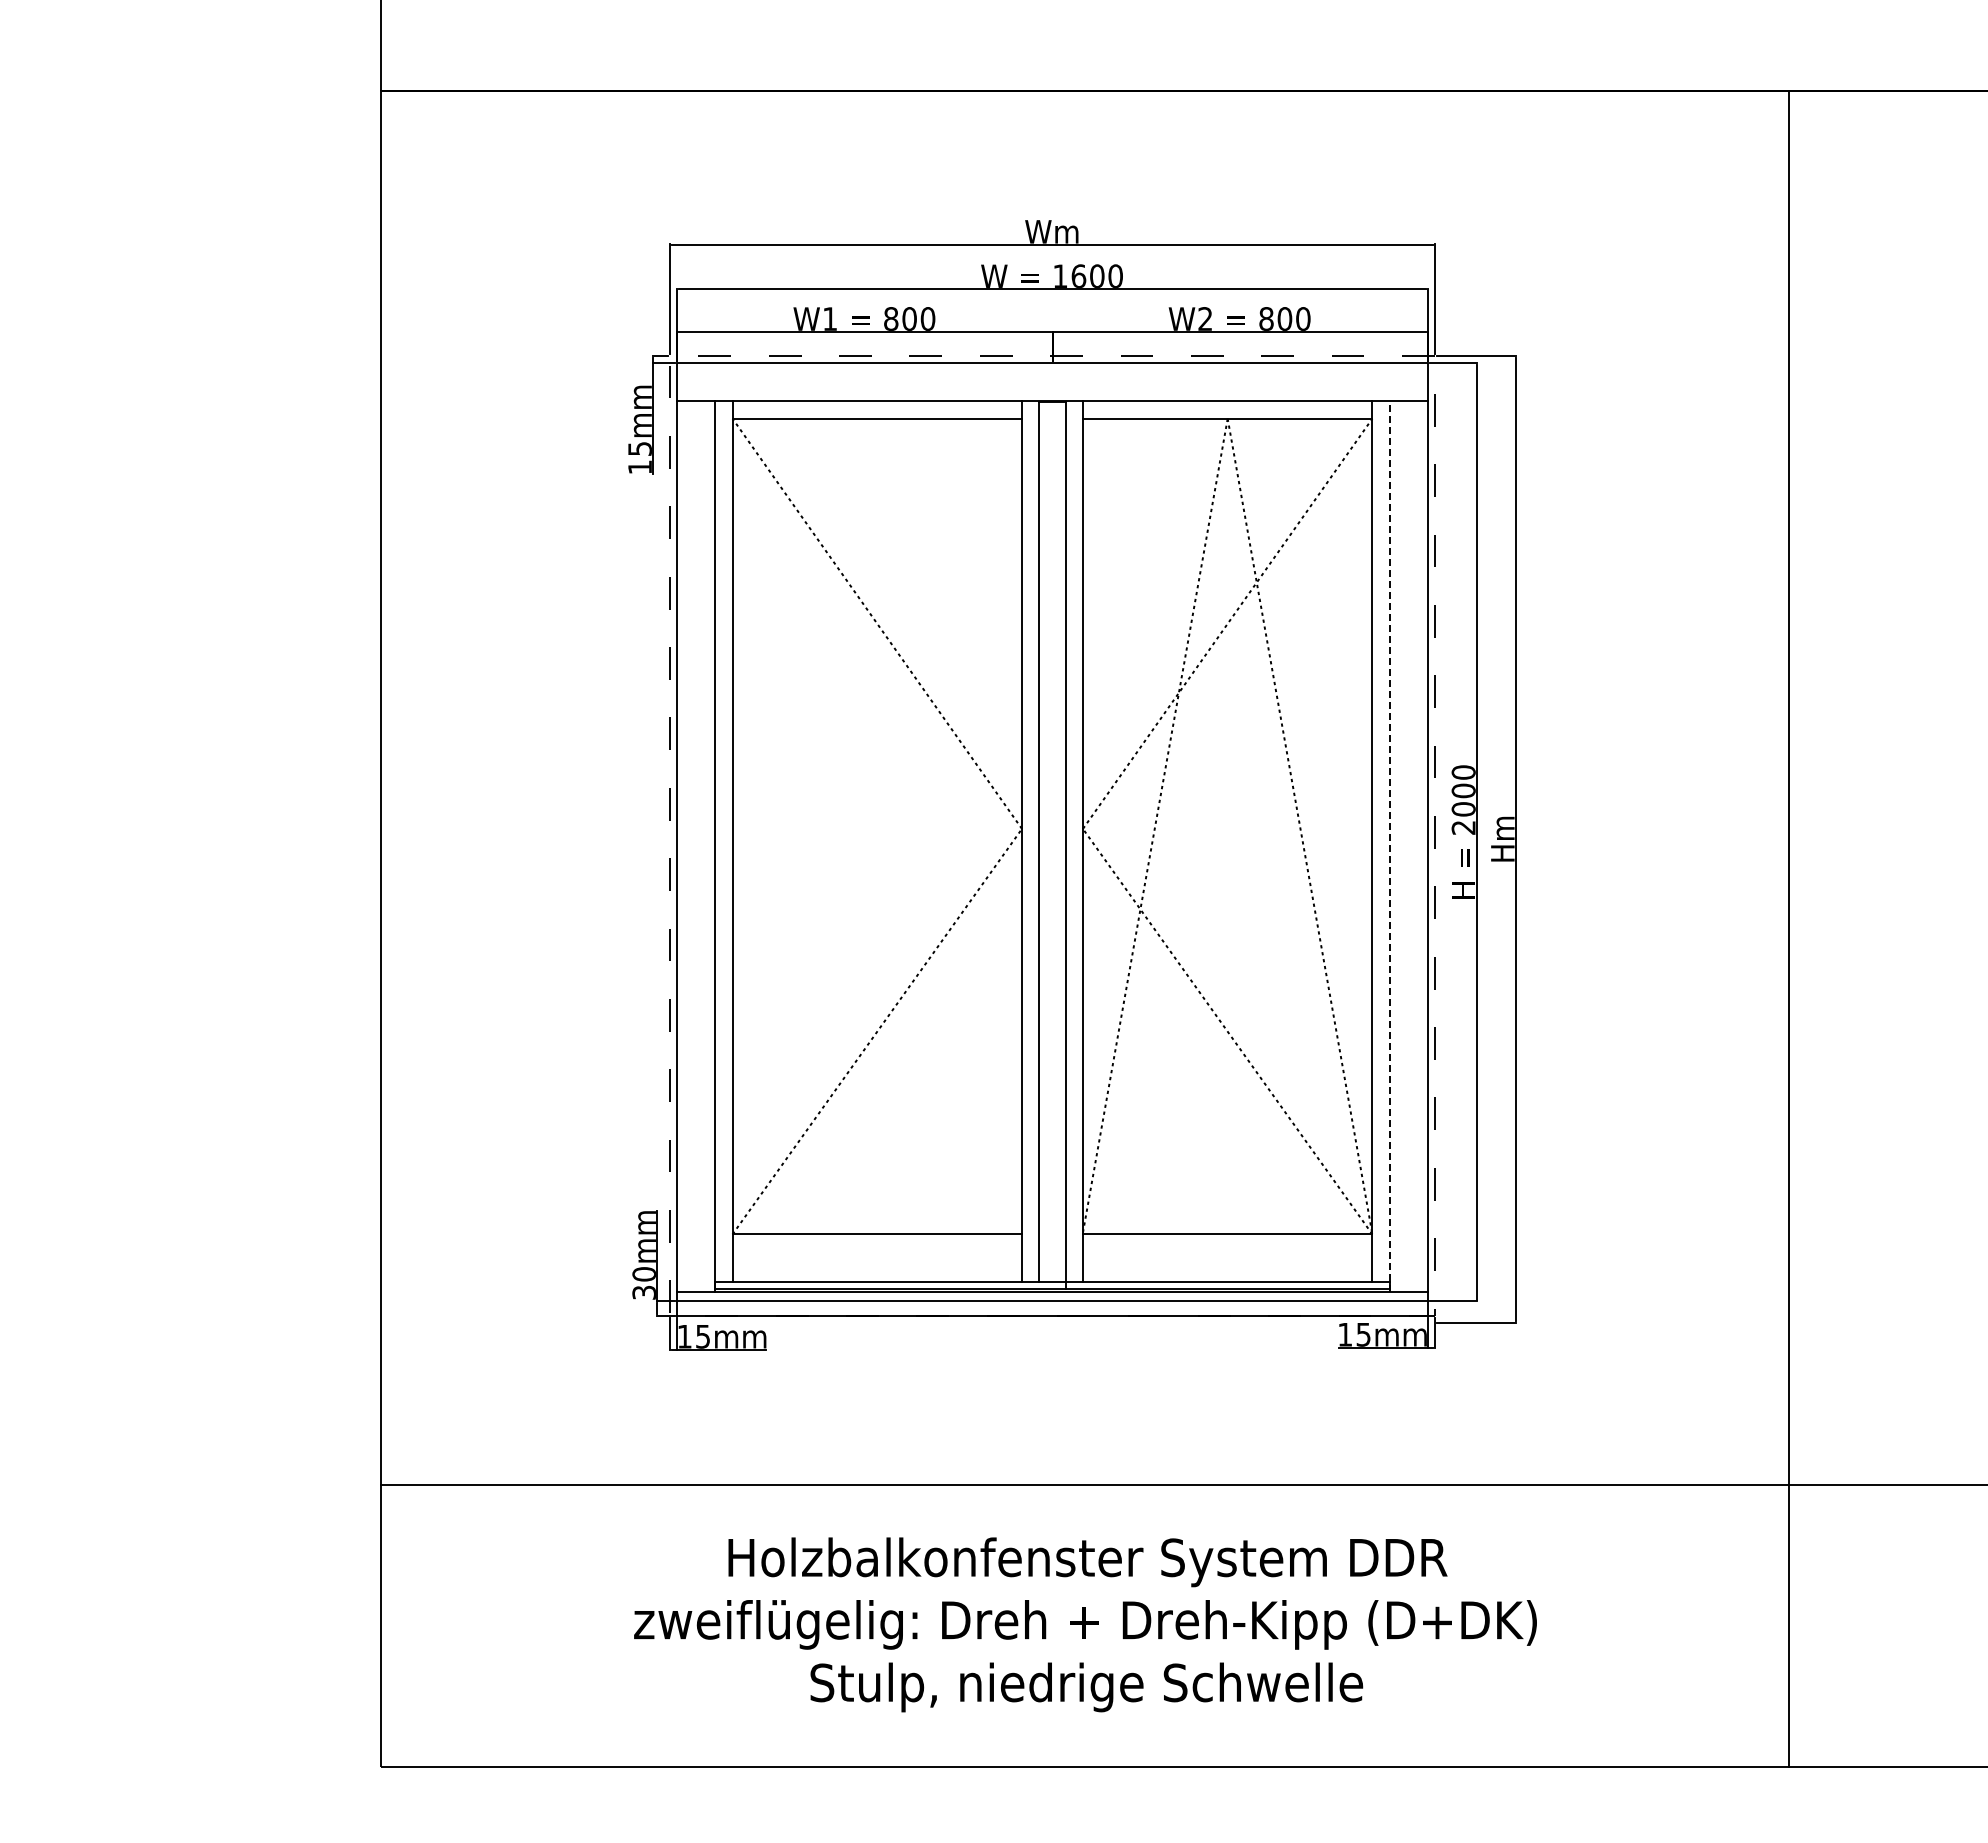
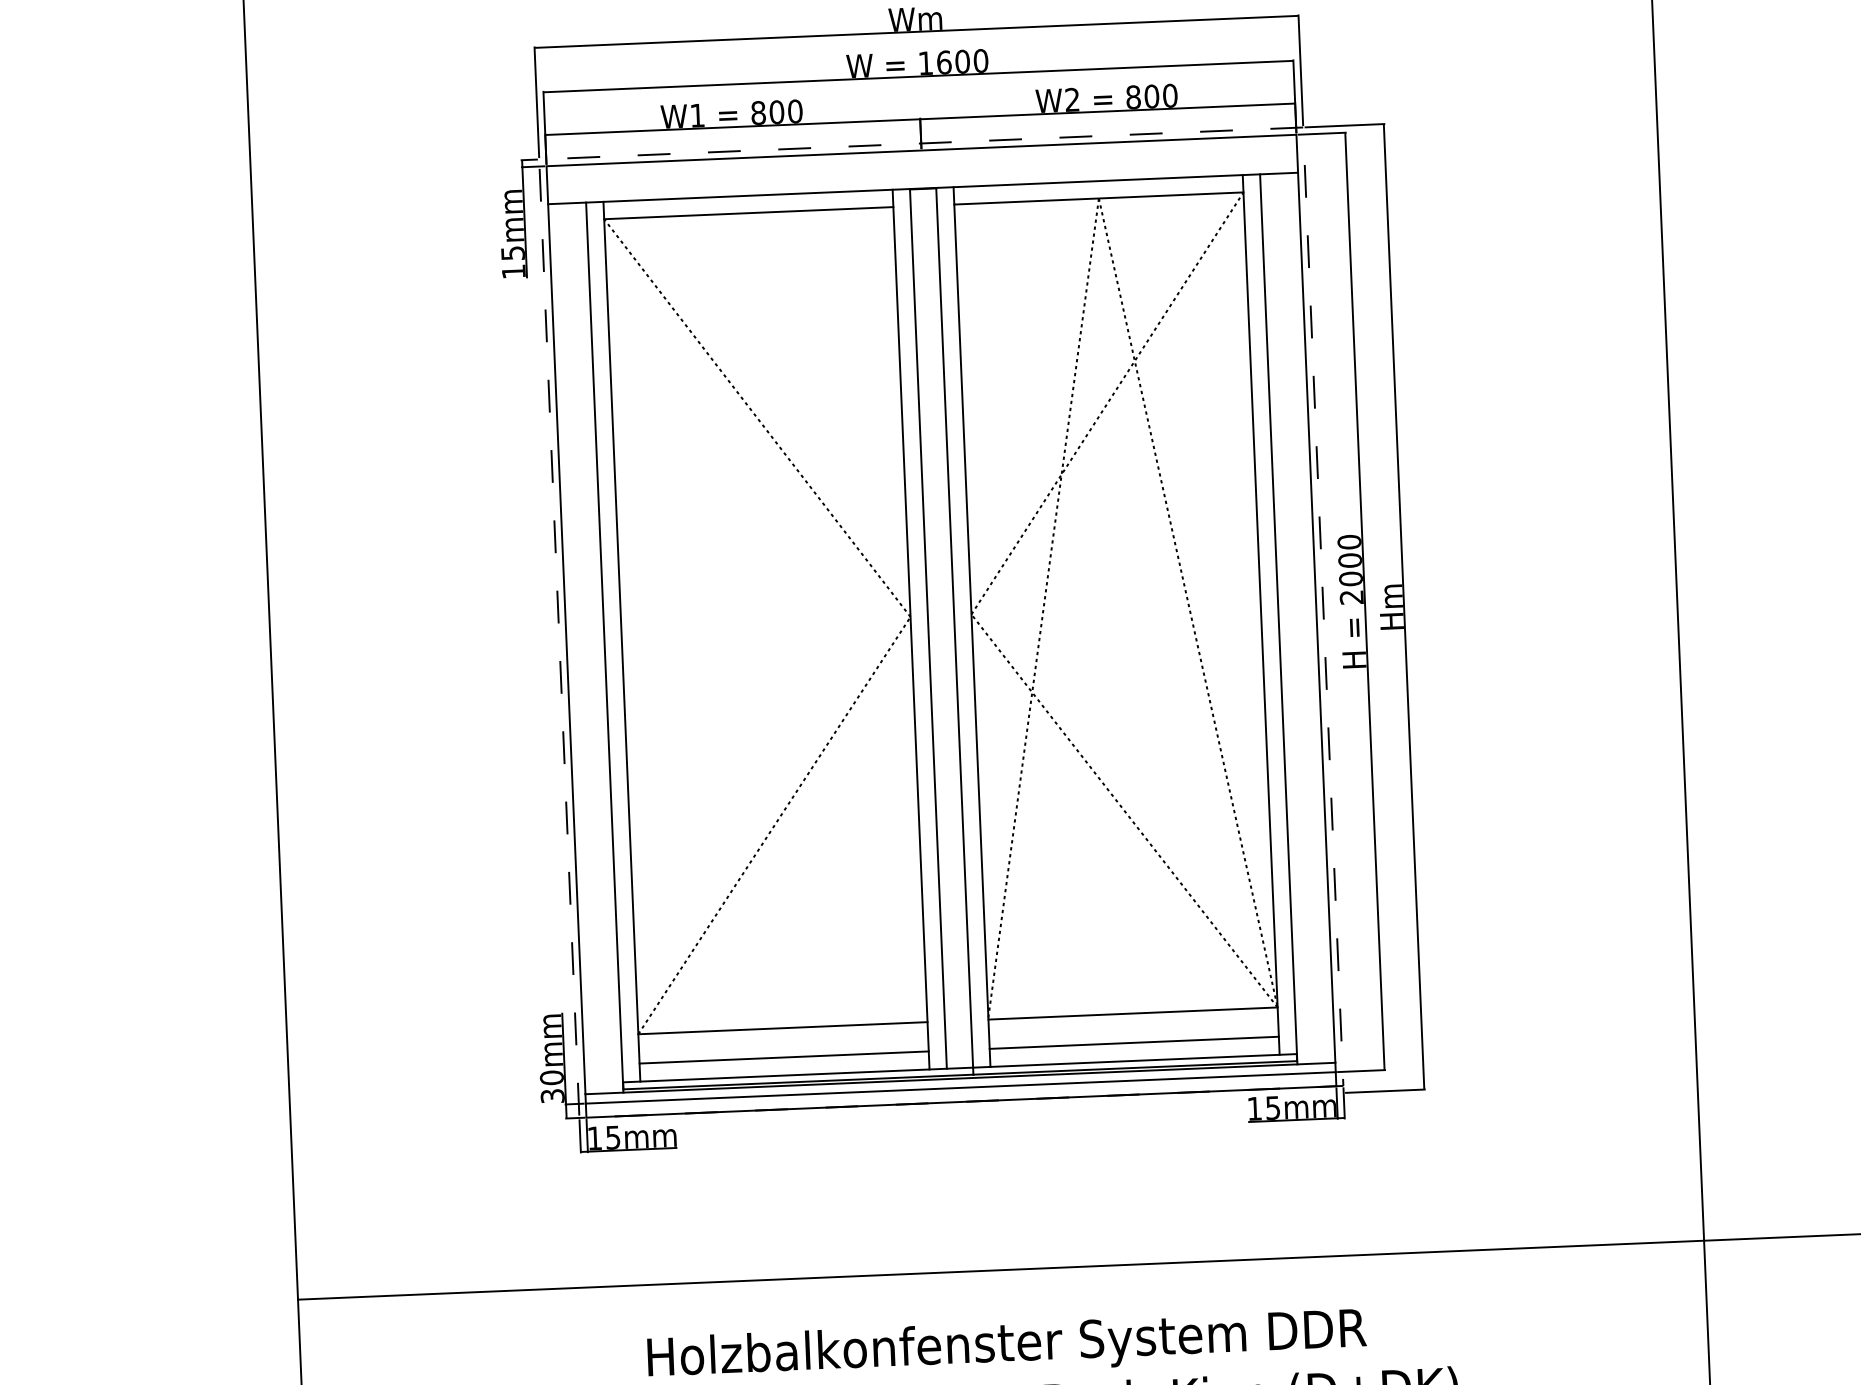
line: (1389, 846) -> (1278, 619), dashed -> solid
line: (877, 1263) -> (784, 1057), added
line: (1227, 1263) -> (1134, 1042), added

